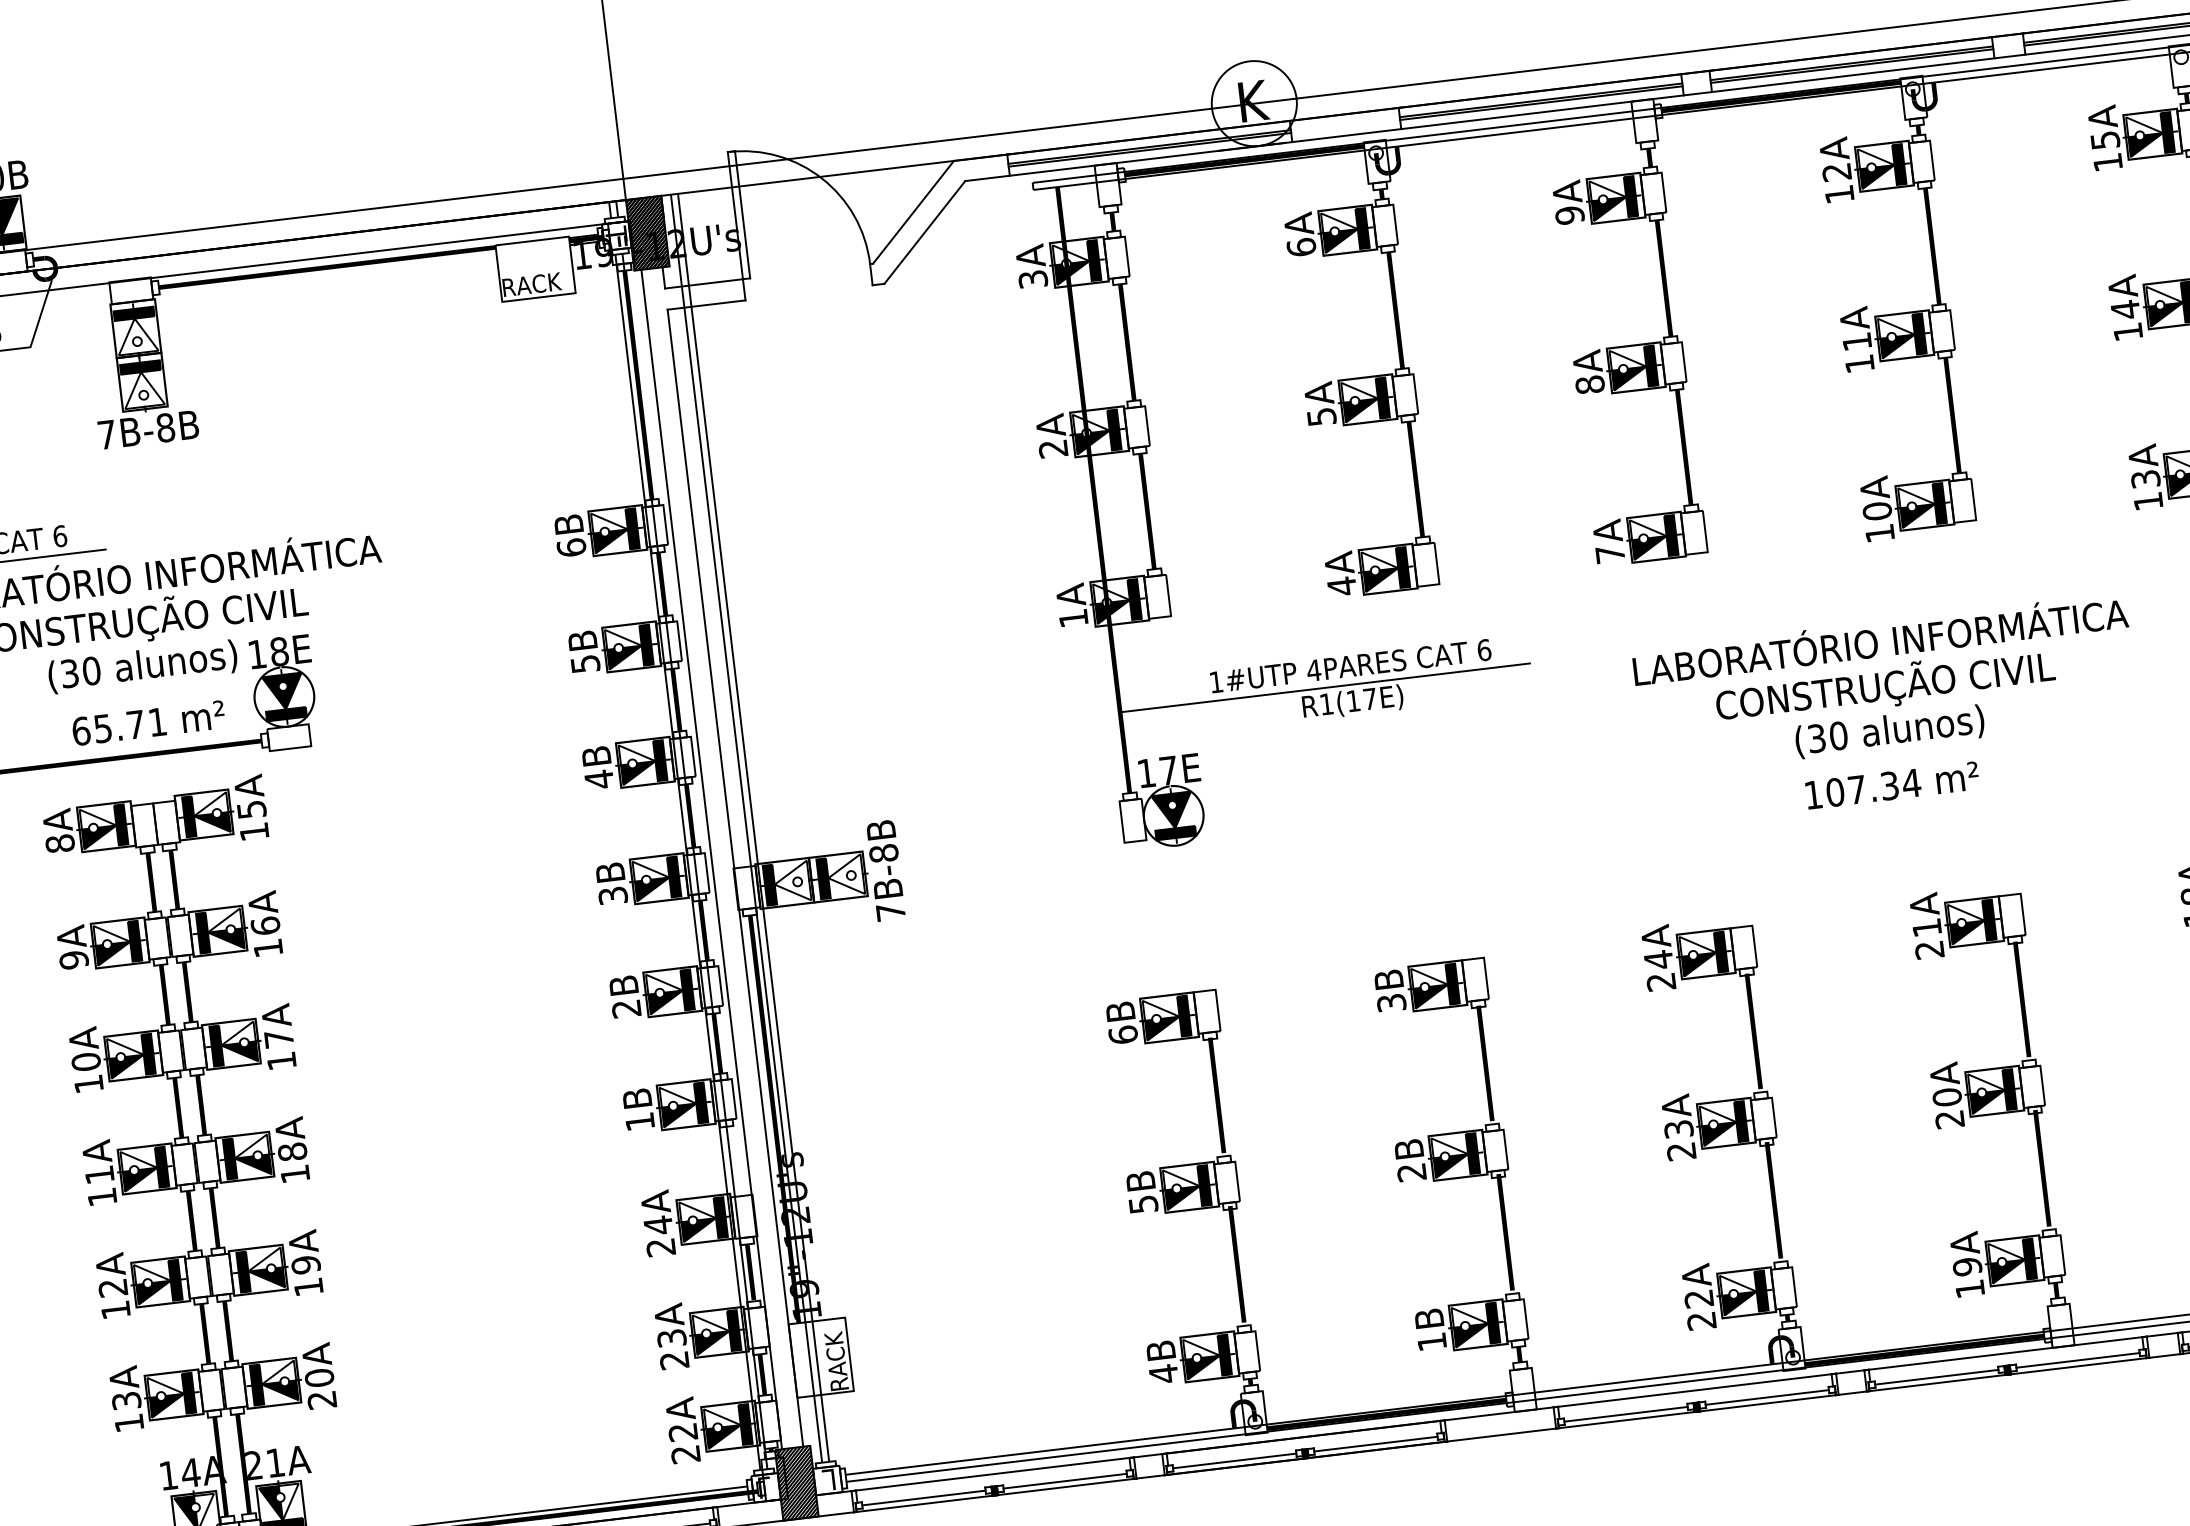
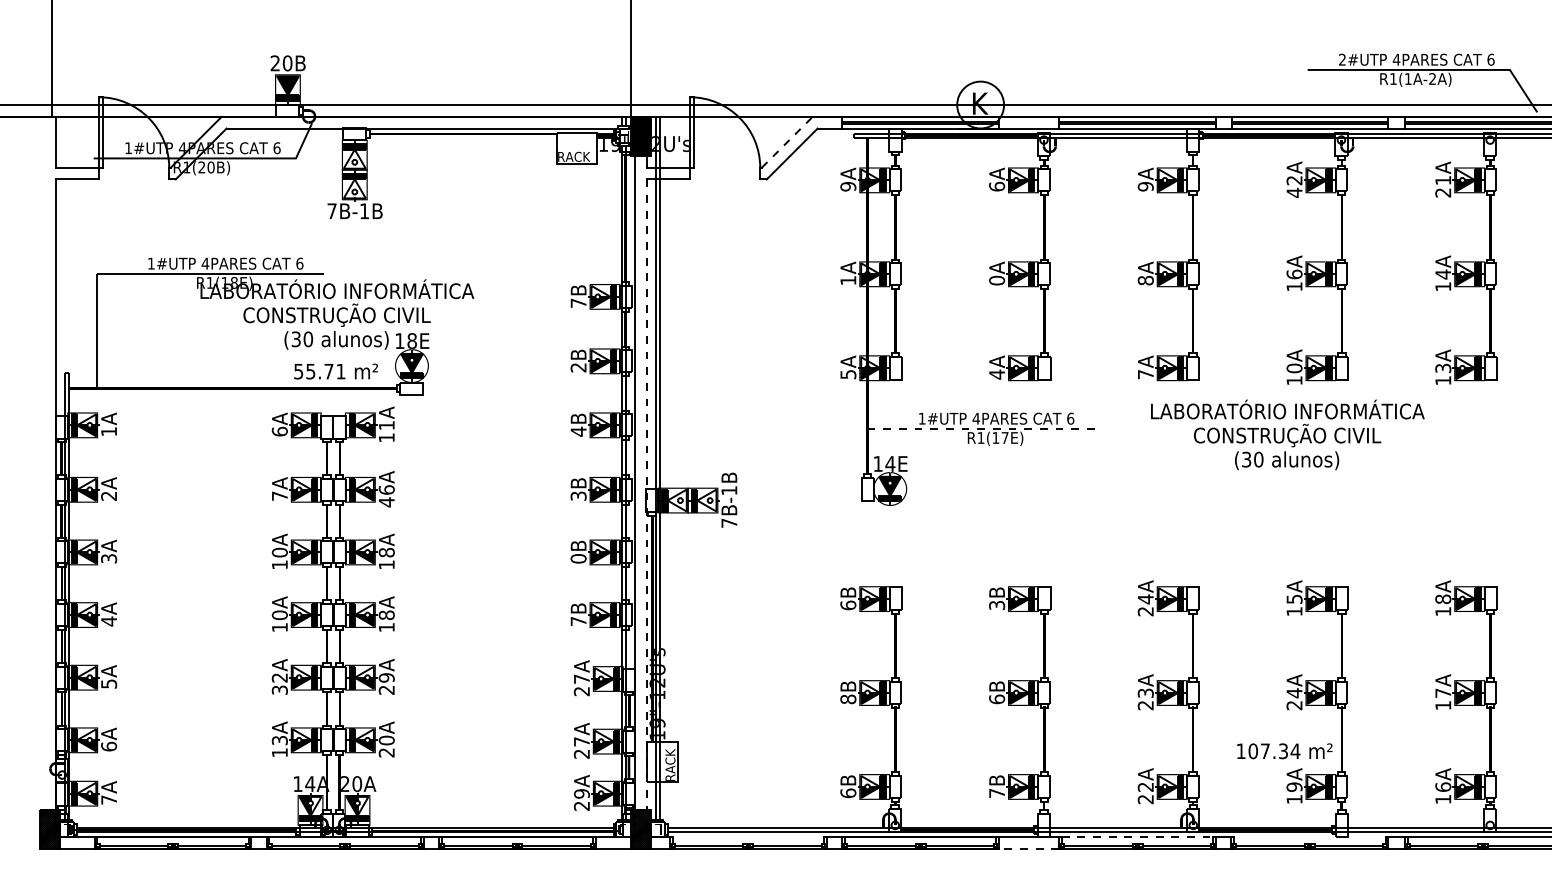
text: (2106, 150) -> (1443, 186), 15A -> 21A
text: (1839, 193) -> (1294, 192), 12A -> 42A
line: (913, 212) -> (787, 142), solid -> dashed
text: (1033, 279) -> (848, 186), 3A -> 9A
text: (1857, 341) -> (1294, 274), 11A -> 16A
text: (1322, 416) -> (997, 280), 5A -> 0A
text: (165, 428) -> (364, 211), 7B-8B -> 7B-1B
text: (1053, 448) -> (848, 280), 2A -> 1A
text: (571, 546) -> (578, 302), 6B -> 7B
text: (1073, 618) -> (848, 374), 1A -> 5A
text: (585, 663) -> (578, 367), 5B -> 2B
text: (1885, 684) -> (1287, 434), moved
line: (1325, 687) -> (981, 428), solid -> dashed
text: (80, 731) -> (298, 371), 65.71 -> 55.71
text: (1168, 769) -> (890, 463), 17E -> 14E
text: (1891, 786) -> (1284, 751), moved
text: (251, 809) -> (386, 425), 15A -> 11A
text: (59, 843) -> (279, 431), 8A -> 6A
text: (884, 853) -> (729, 490), 7B-8B -> 7B-1B
line: (735, 880) -> (646, 495), solid -> dashed
text: (1928, 939) -> (1294, 605), 21A -> 15A
text: (267, 948) -> (386, 502), 16A -> 46A
text: (73, 958) -> (279, 495), 9A -> 7A
text: (626, 1008) -> (578, 558), 2B -> 0B
text: (278, 1038) -> (386, 552), 17A -> 18A
text: (1947, 1097) -> (1294, 693), 20A -> 24A
text: (639, 1121) -> (578, 621), 1B -> 7B
text: (1412, 1172) -> (997, 699), 2B -> 6B
text: (99, 1175) -> (279, 615), 11A -> 10A
text: (1143, 1204) -> (848, 699), 5B -> 8B
text: (657, 1225) -> (581, 679), 24A -> 27A
text: (308, 1285) -> (386, 689), 19A -> 29A
text: (114, 1309) -> (279, 689), 12A -> 32A
text: (671, 1337) -> (581, 741), 23A -> 27A
text: (1431, 1342) -> (996, 793), 1B -> 7B
line: (2005, 1352) -> (1309, 836), removed
text: (1164, 1374) -> (848, 793), 4B -> 6B
line: (1694, 1389) -> (1137, 836), solid -> dashed
text: (682, 1431) -> (581, 793), 22A -> 29A
line: (1500, 1434) -> (1028, 848), solid -> dashed
text: (276, 1463) -> (357, 784), 21A -> 20A
line: (992, 1473) -> (748, 836), removed

